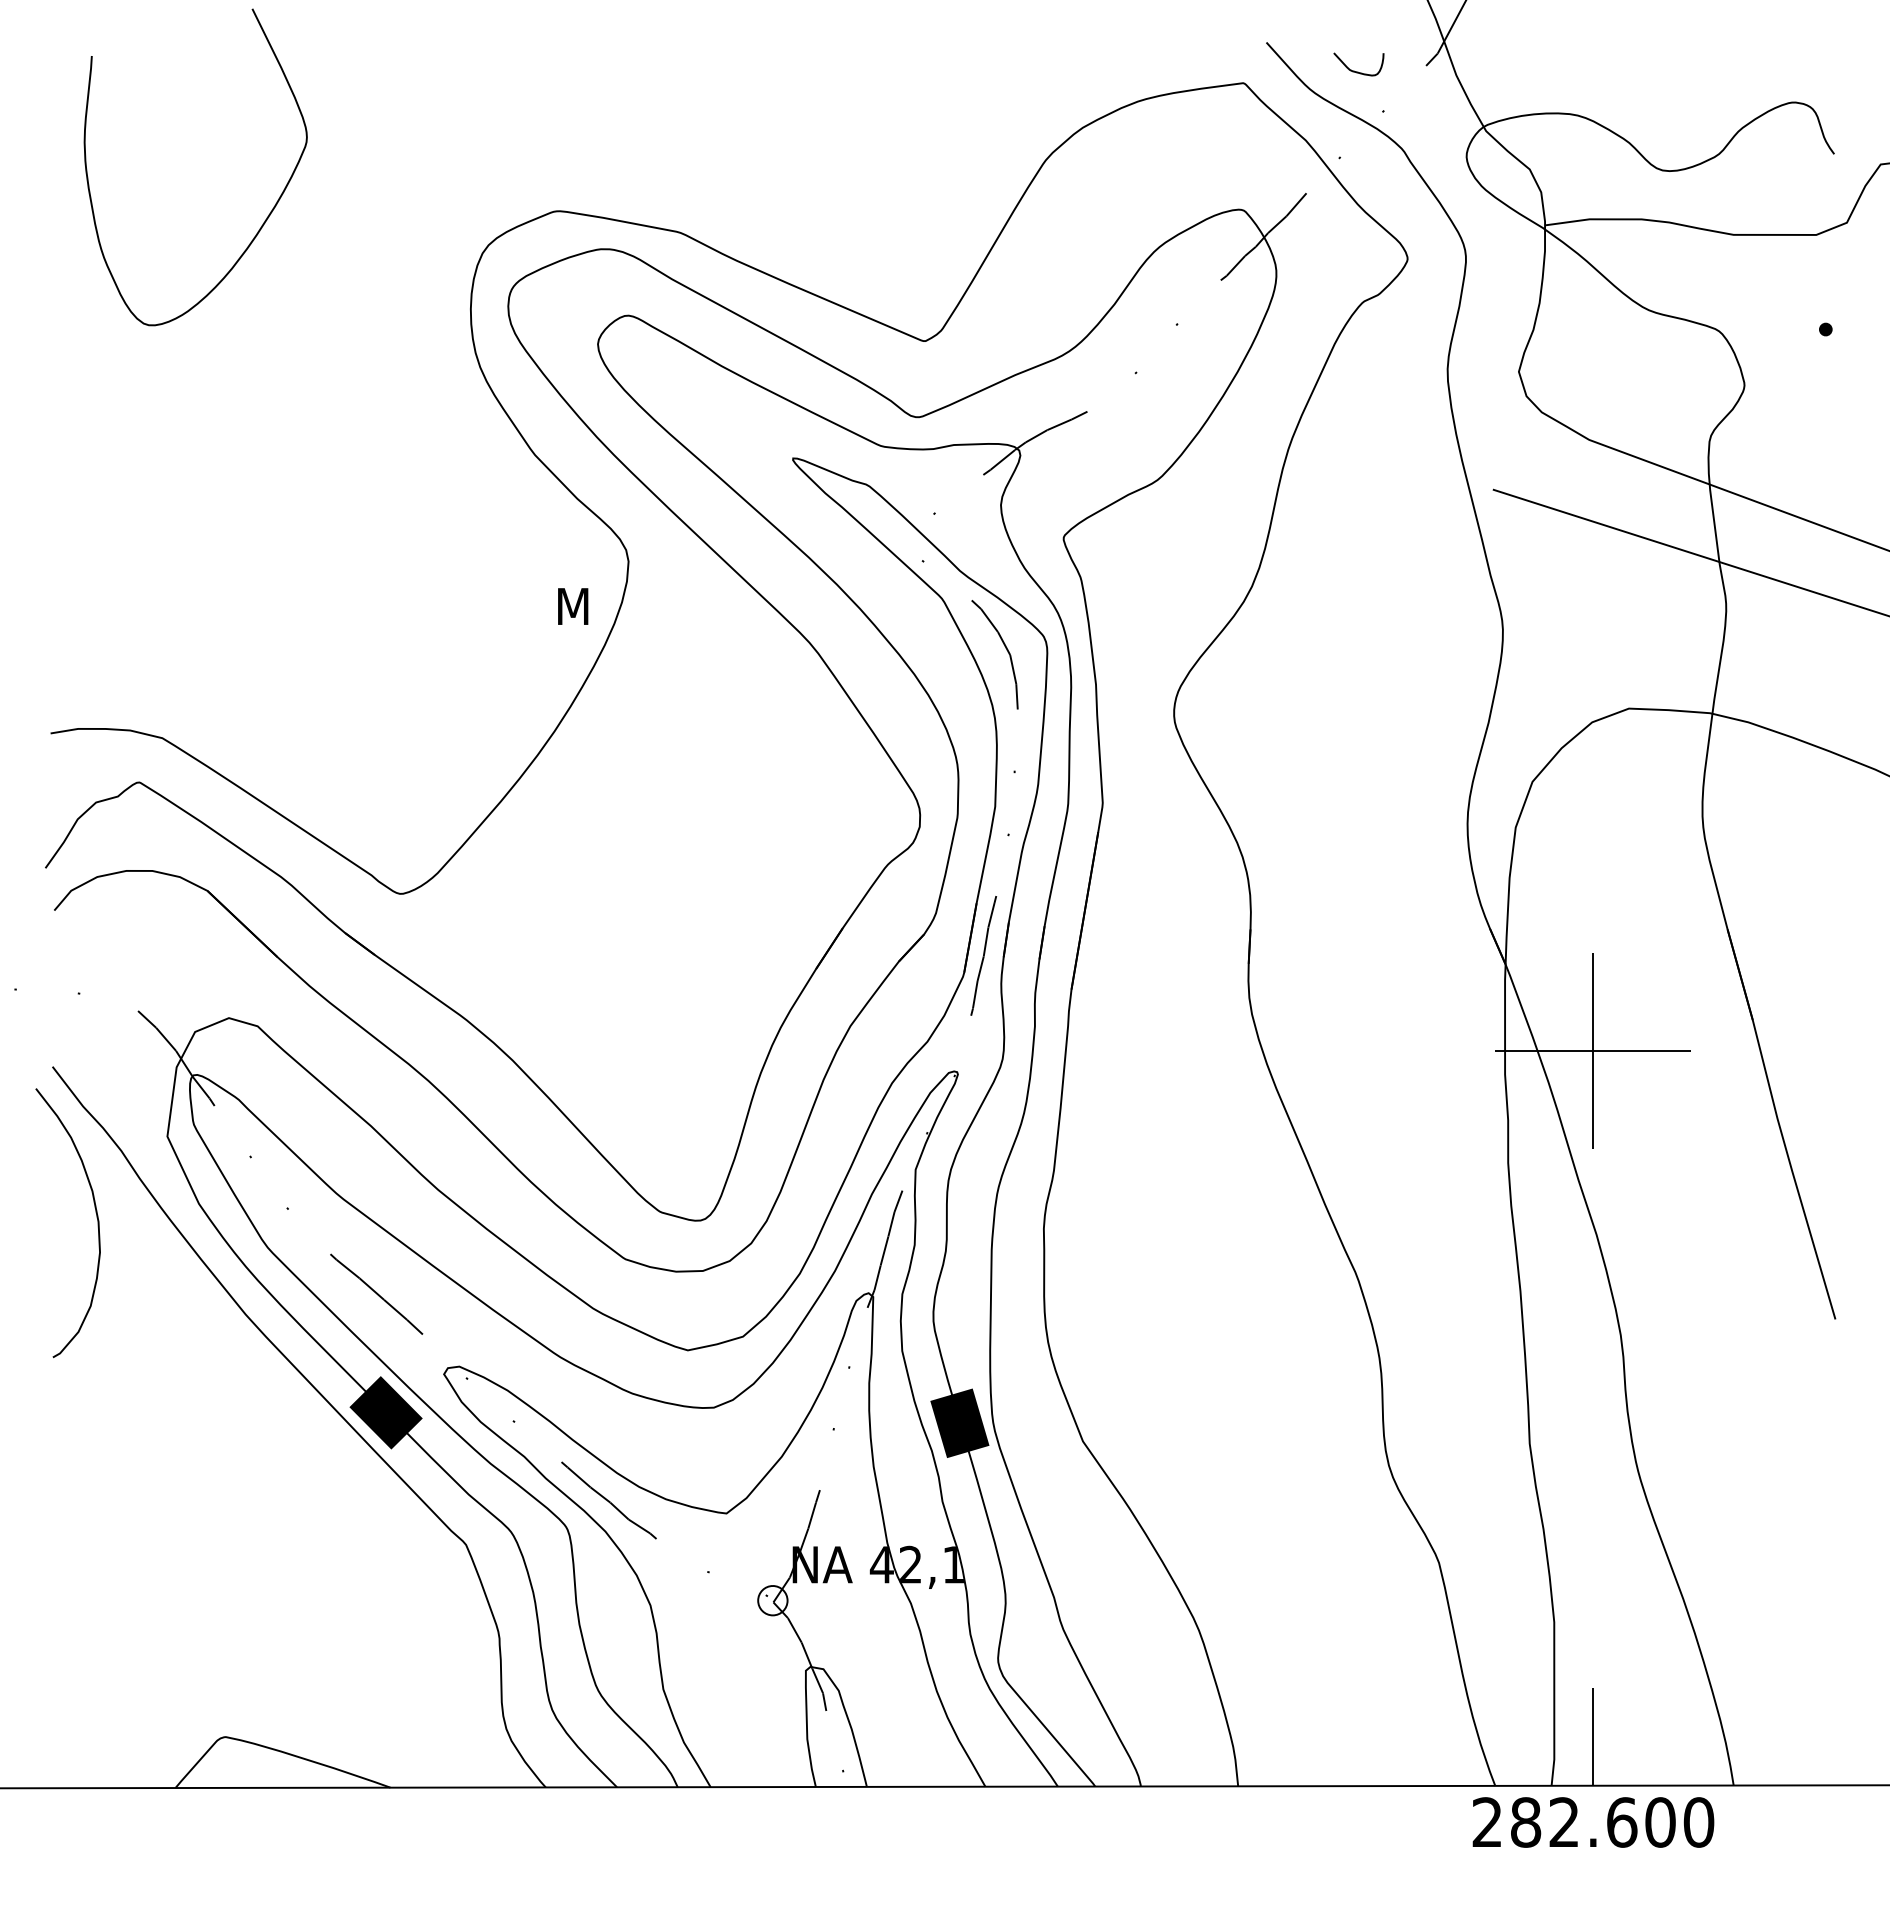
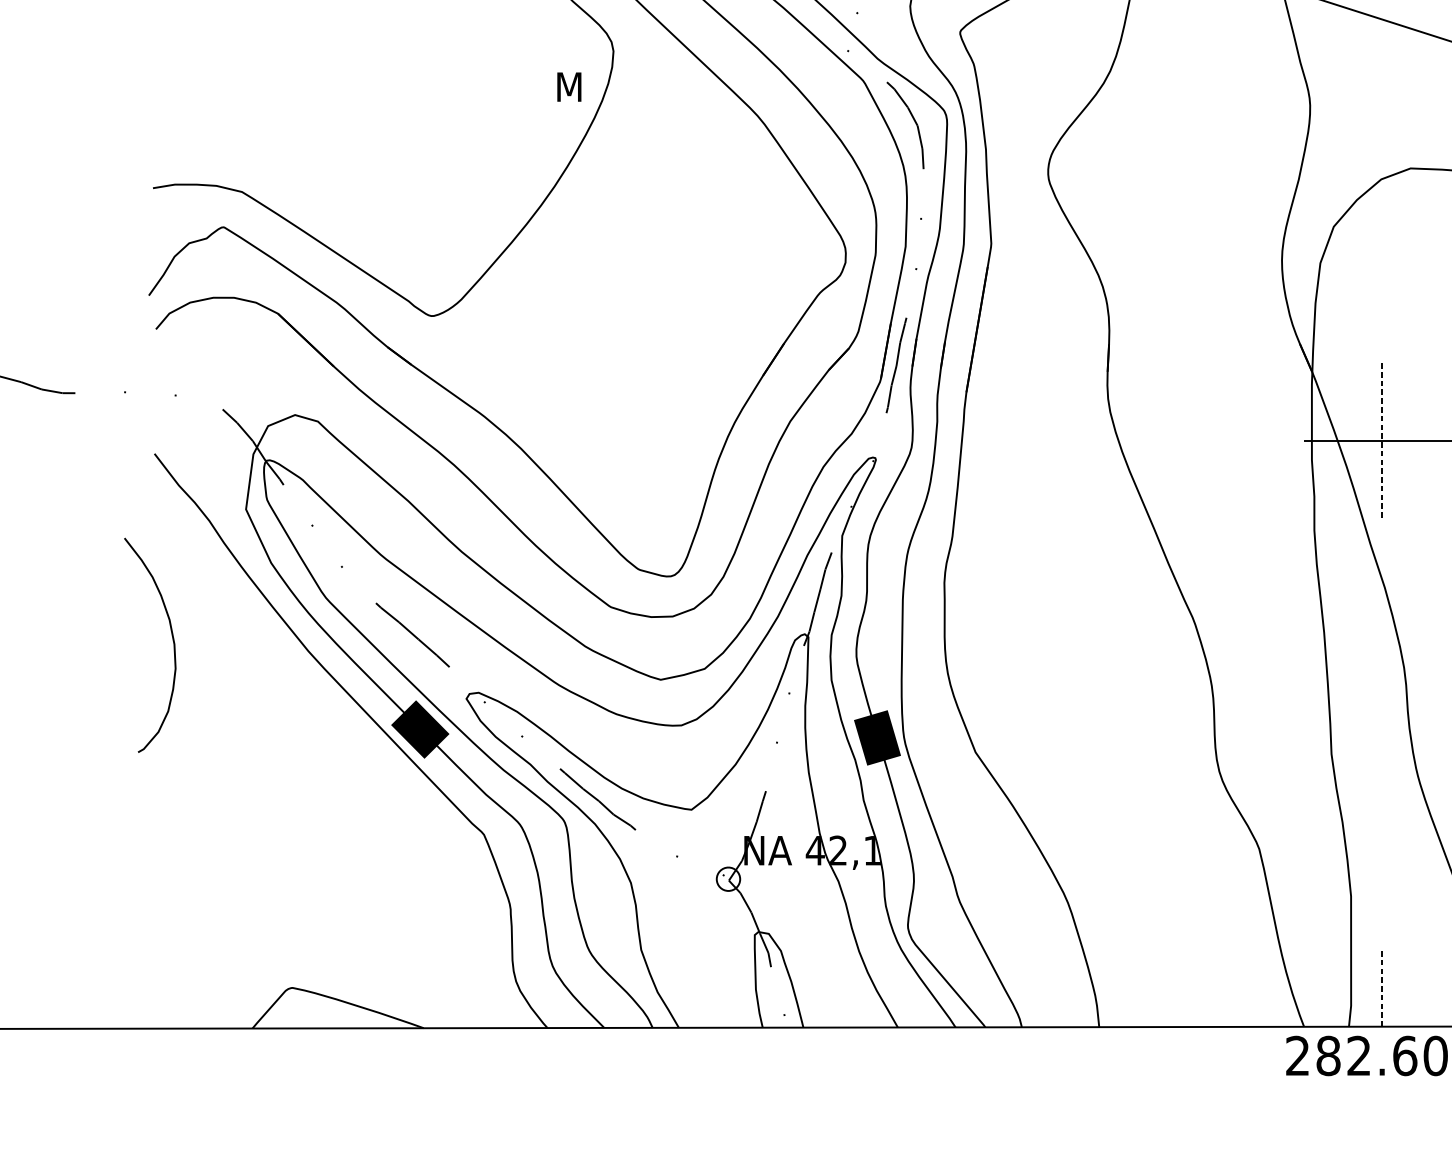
line: (1593, 1050) -> (1382, 440), solid -> dashed
curve: (96, 1217) -> (172, 640), moved
line: (1593, 1736) -> (1382, 987), solid -> dashed

